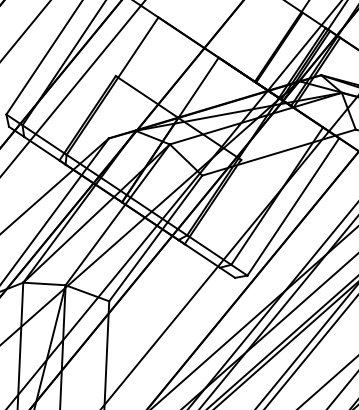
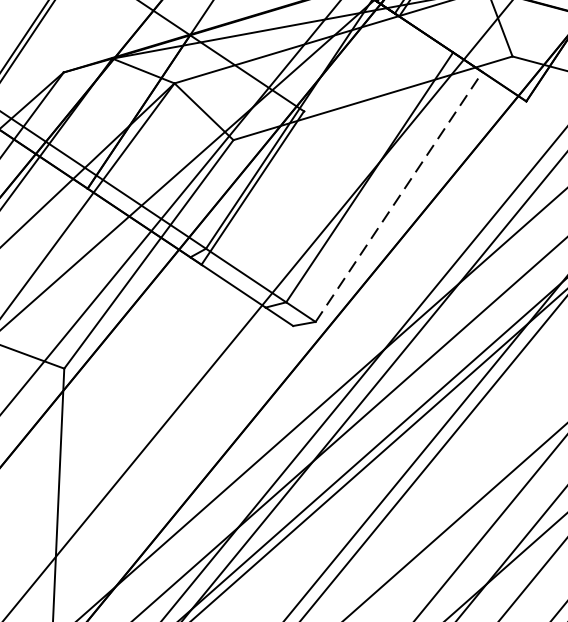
line: (293, 206) -> (399, 196), solid -> dashed

